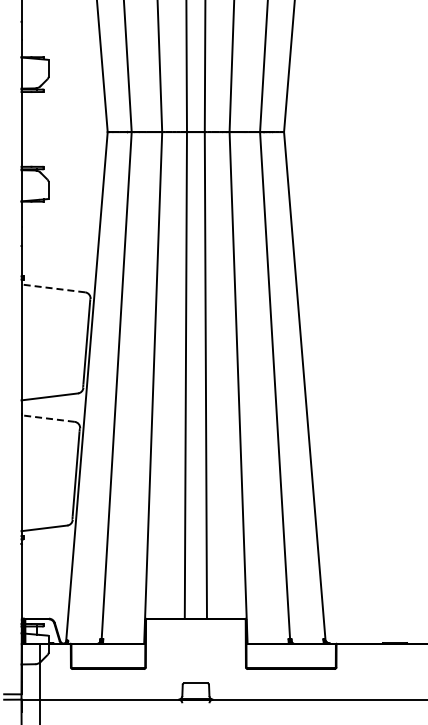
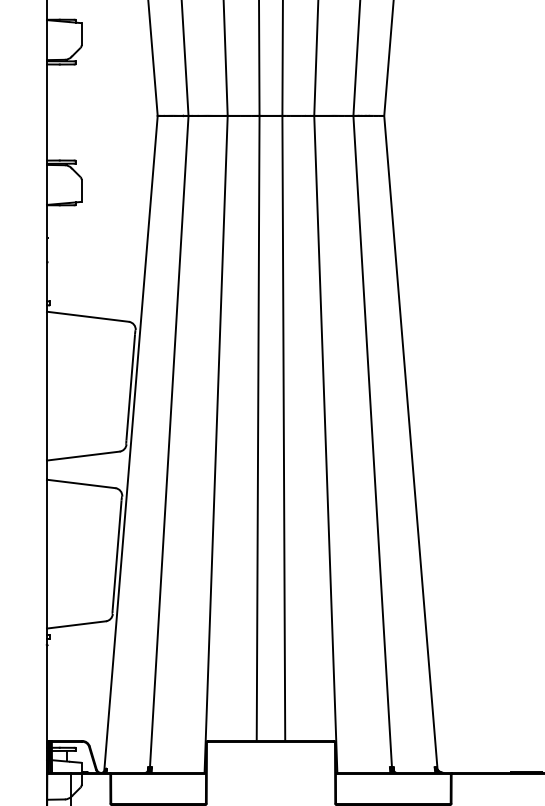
line: (52, 288) -> (86, 316), dashed -> solid
line: (48, 418) -> (81, 483), dashed -> solid

